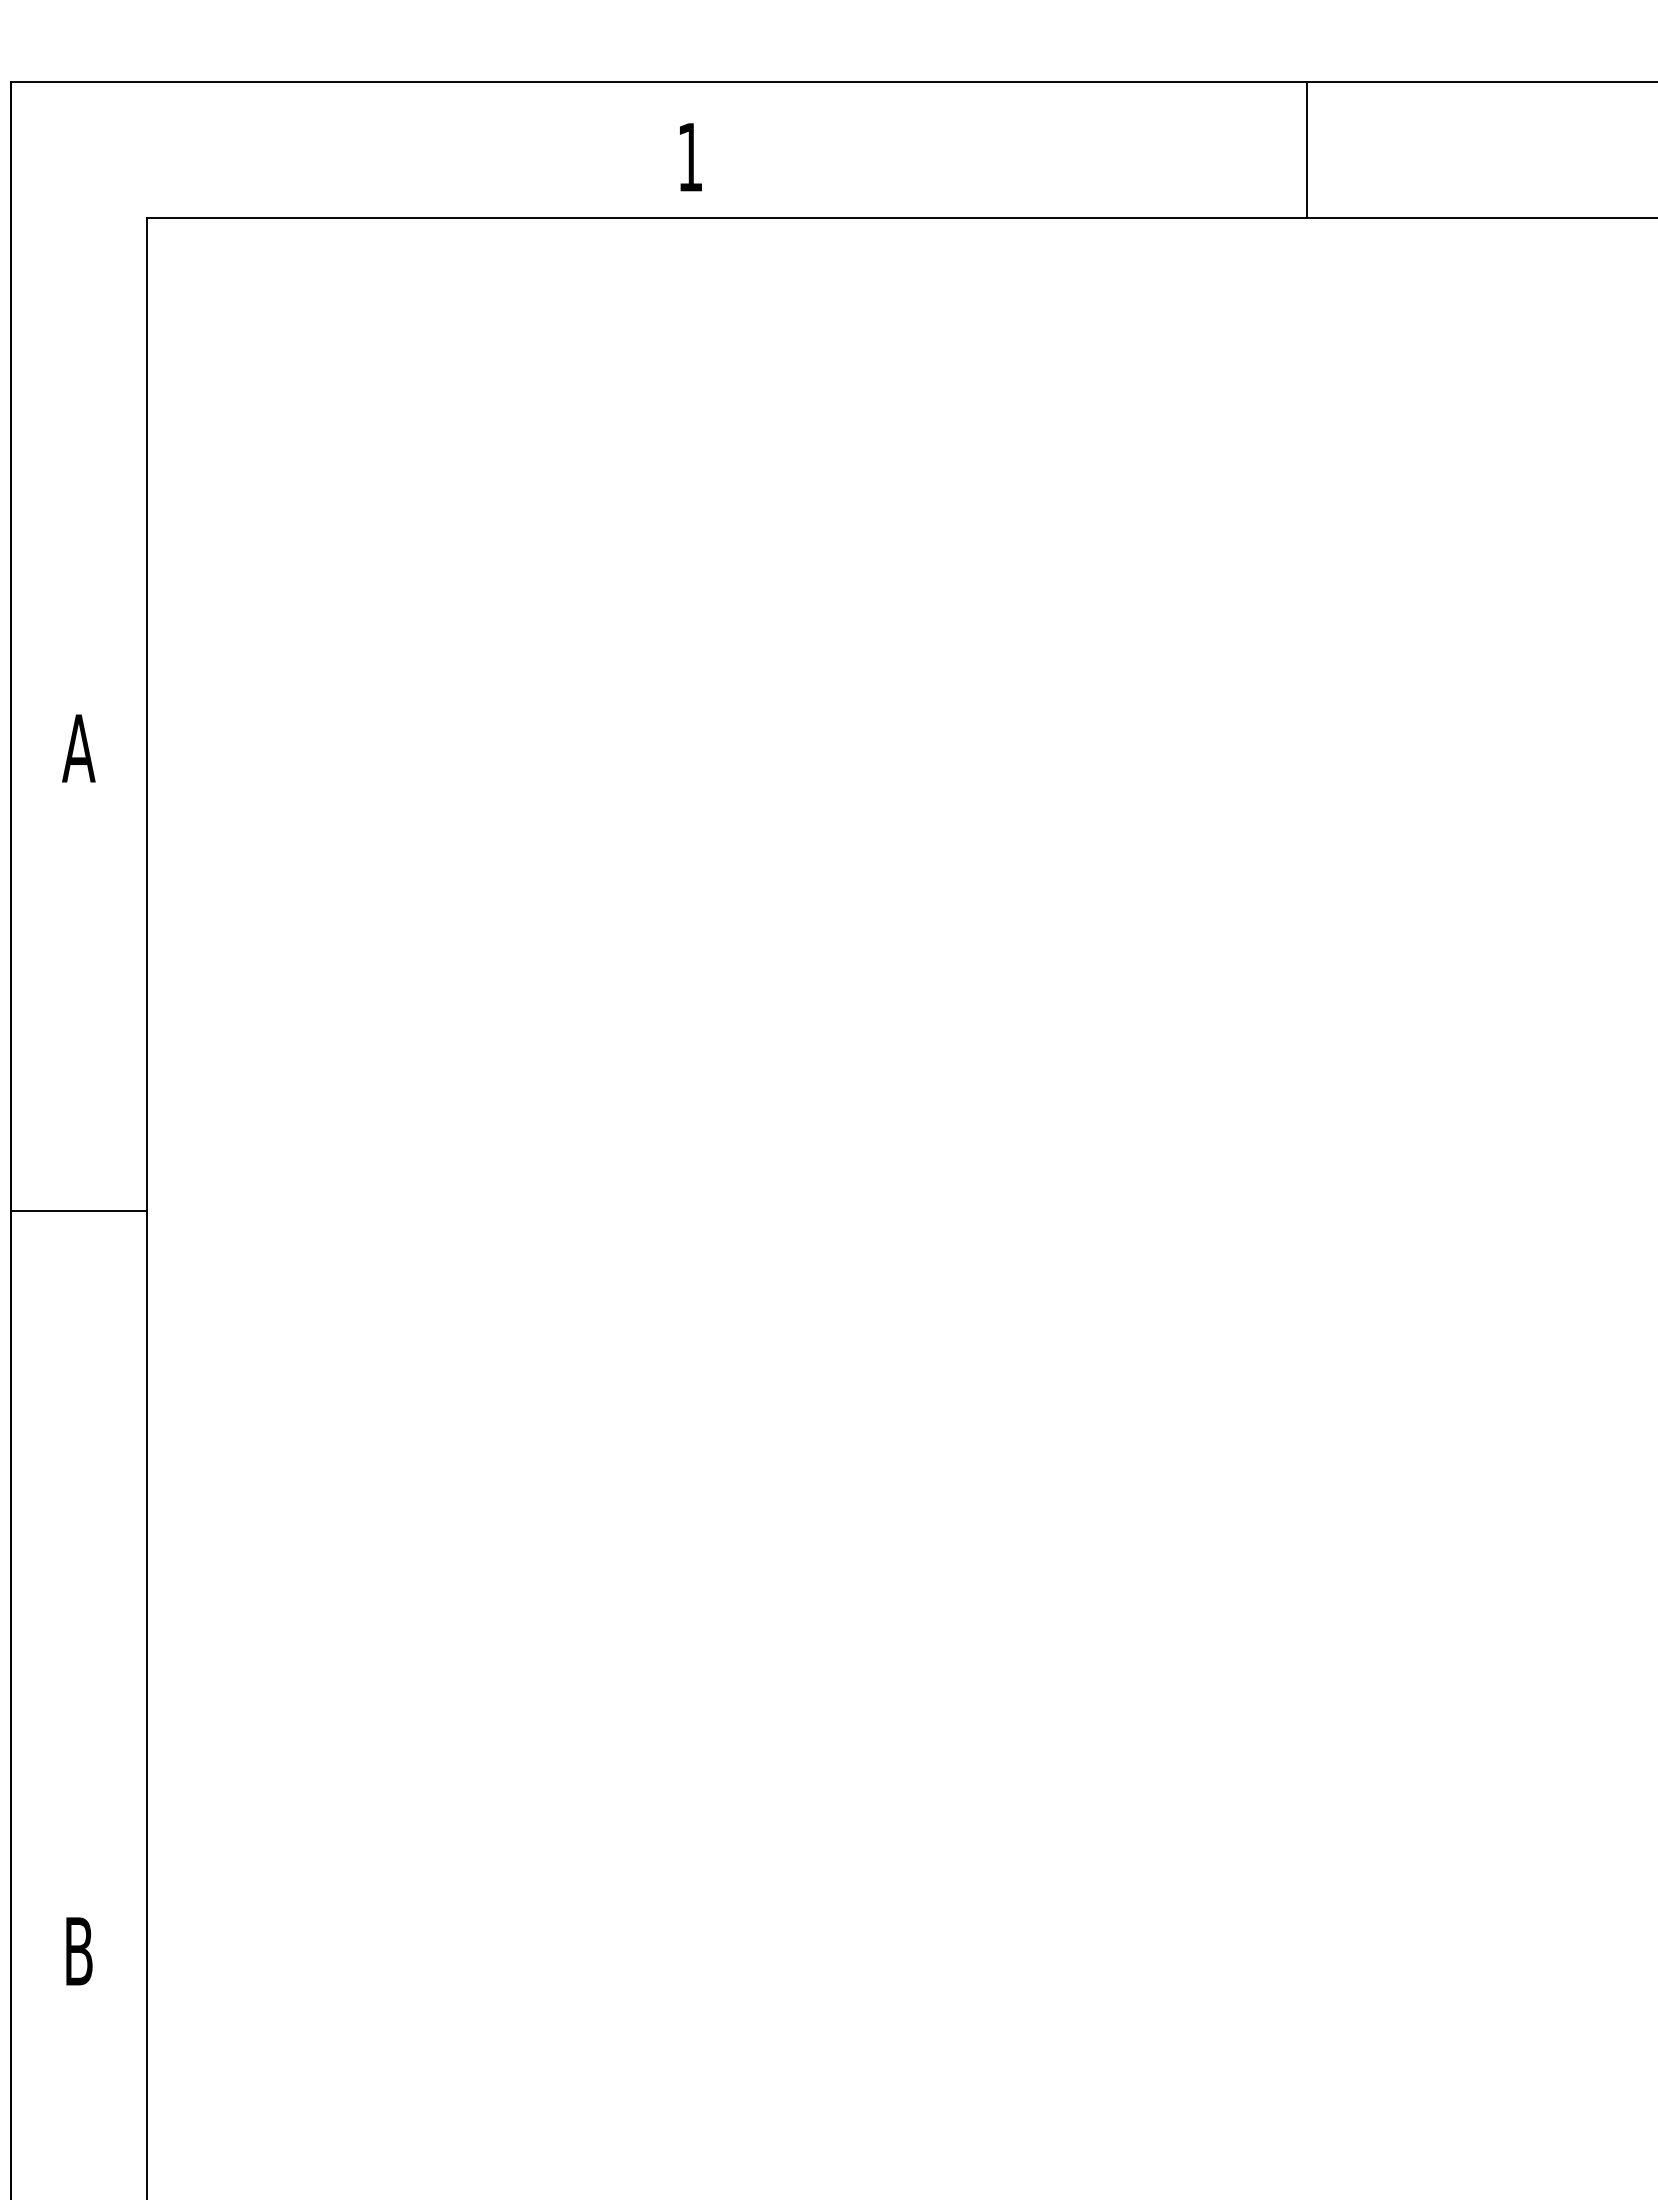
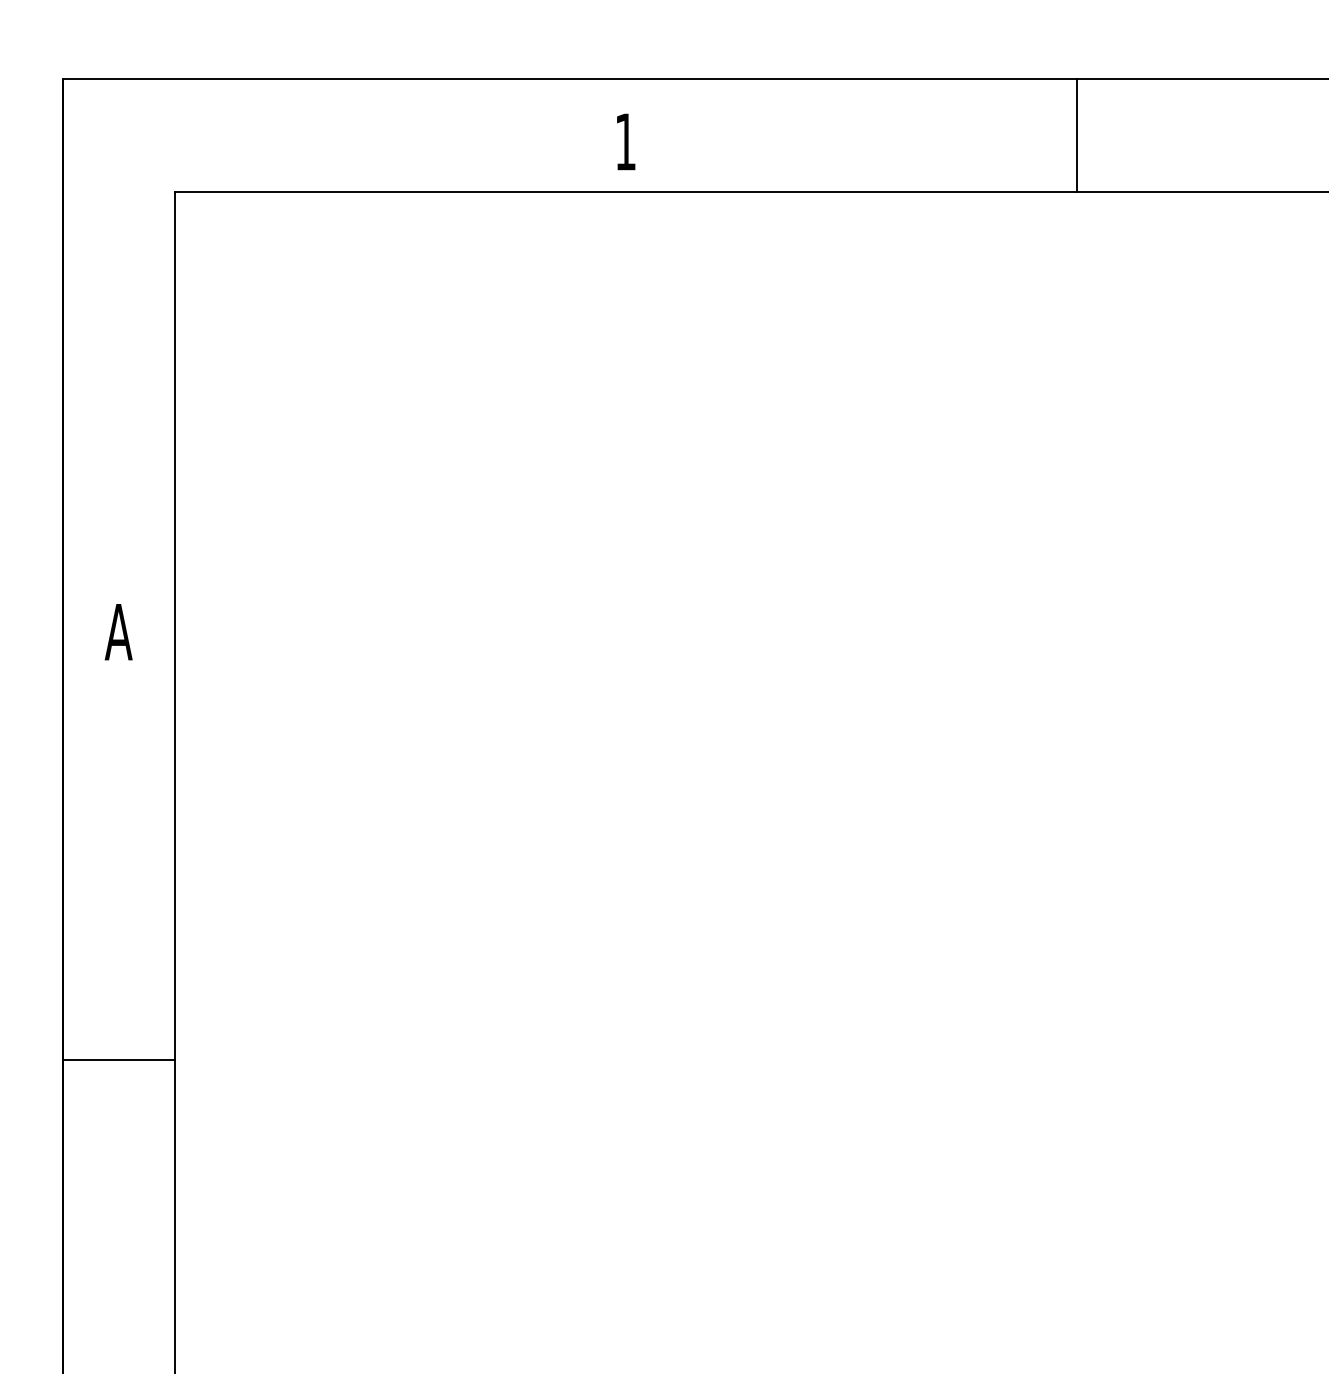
line: (1306, 149) -> (1076, 135), moved
line: (79, 1211) -> (119, 1059), moved

